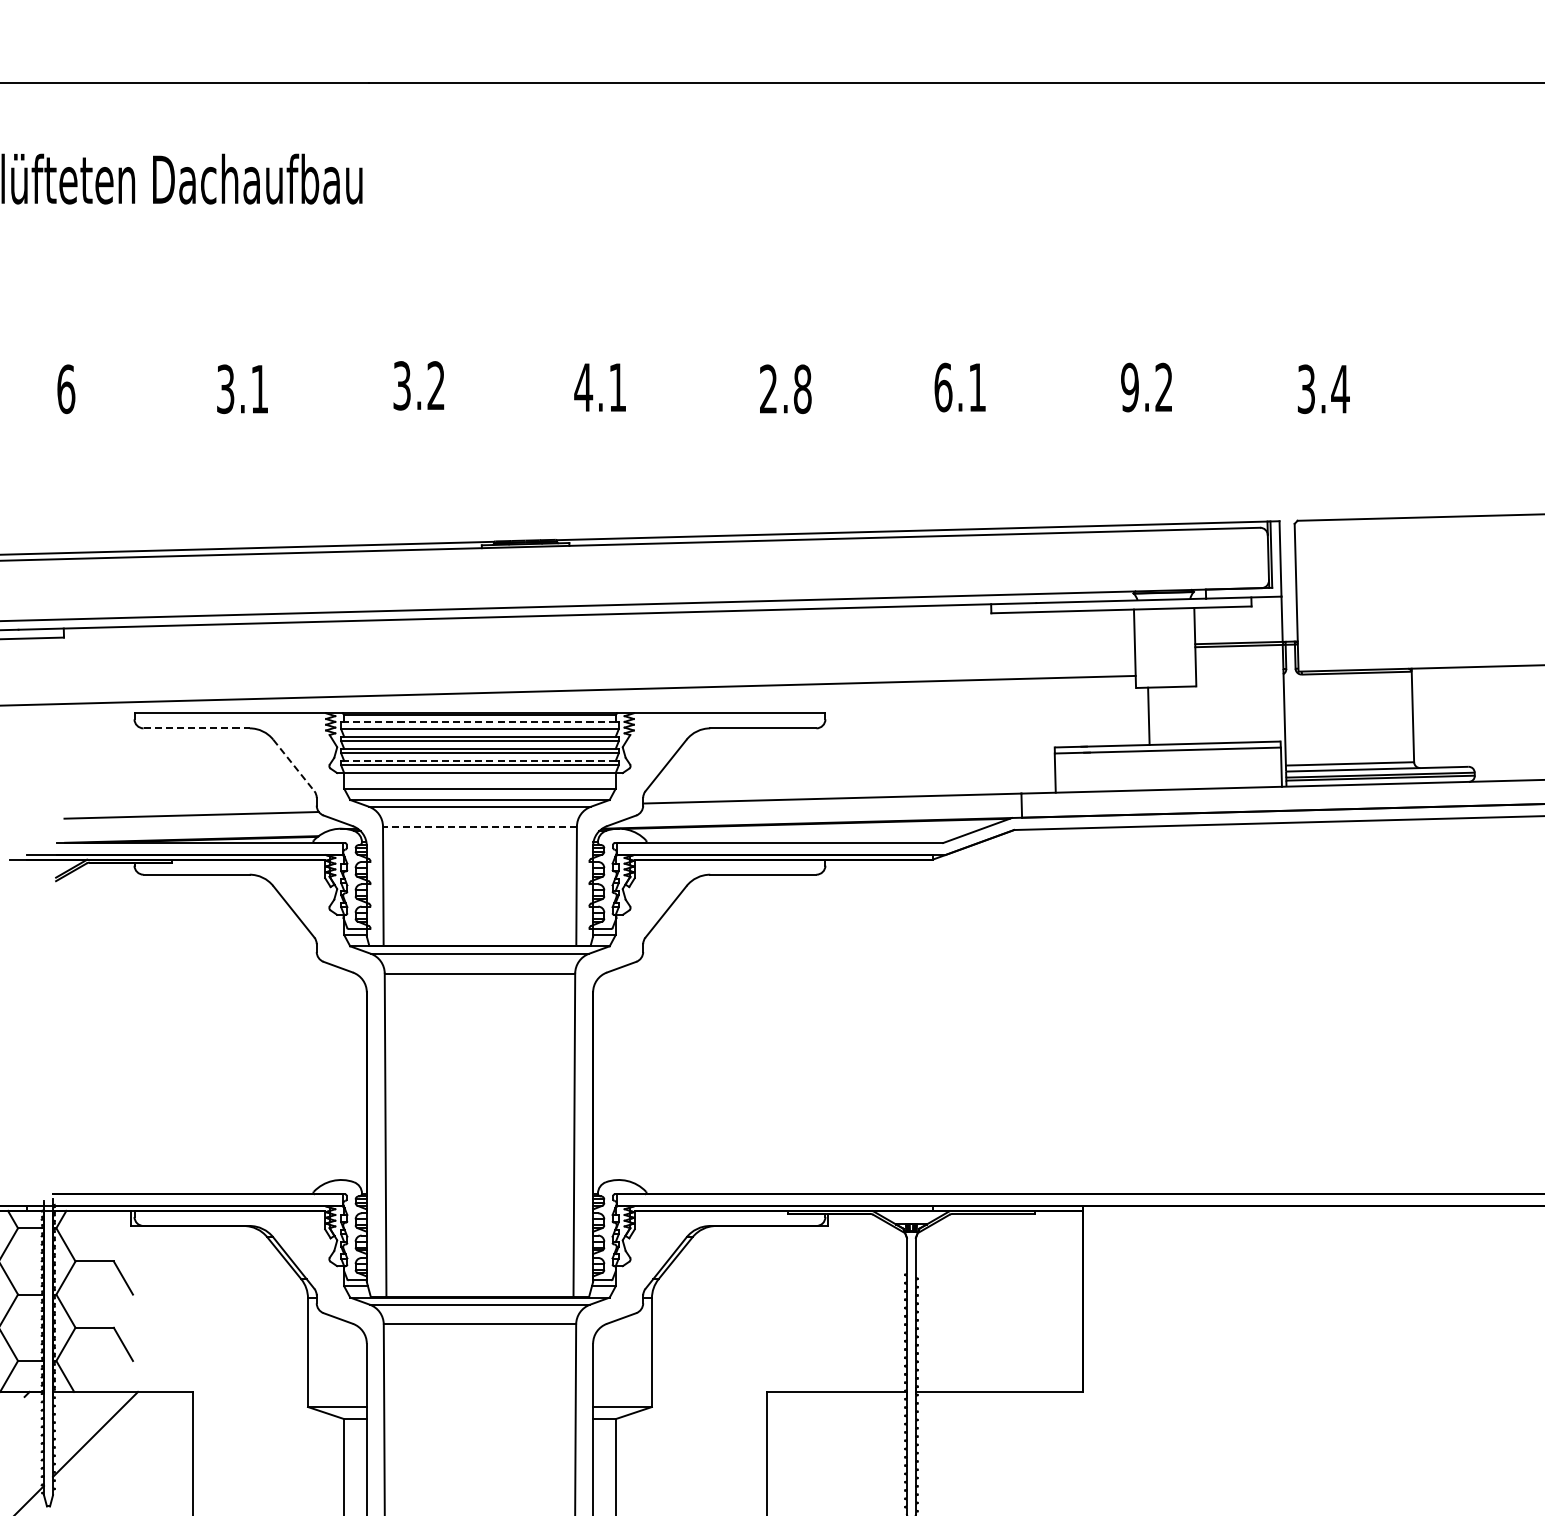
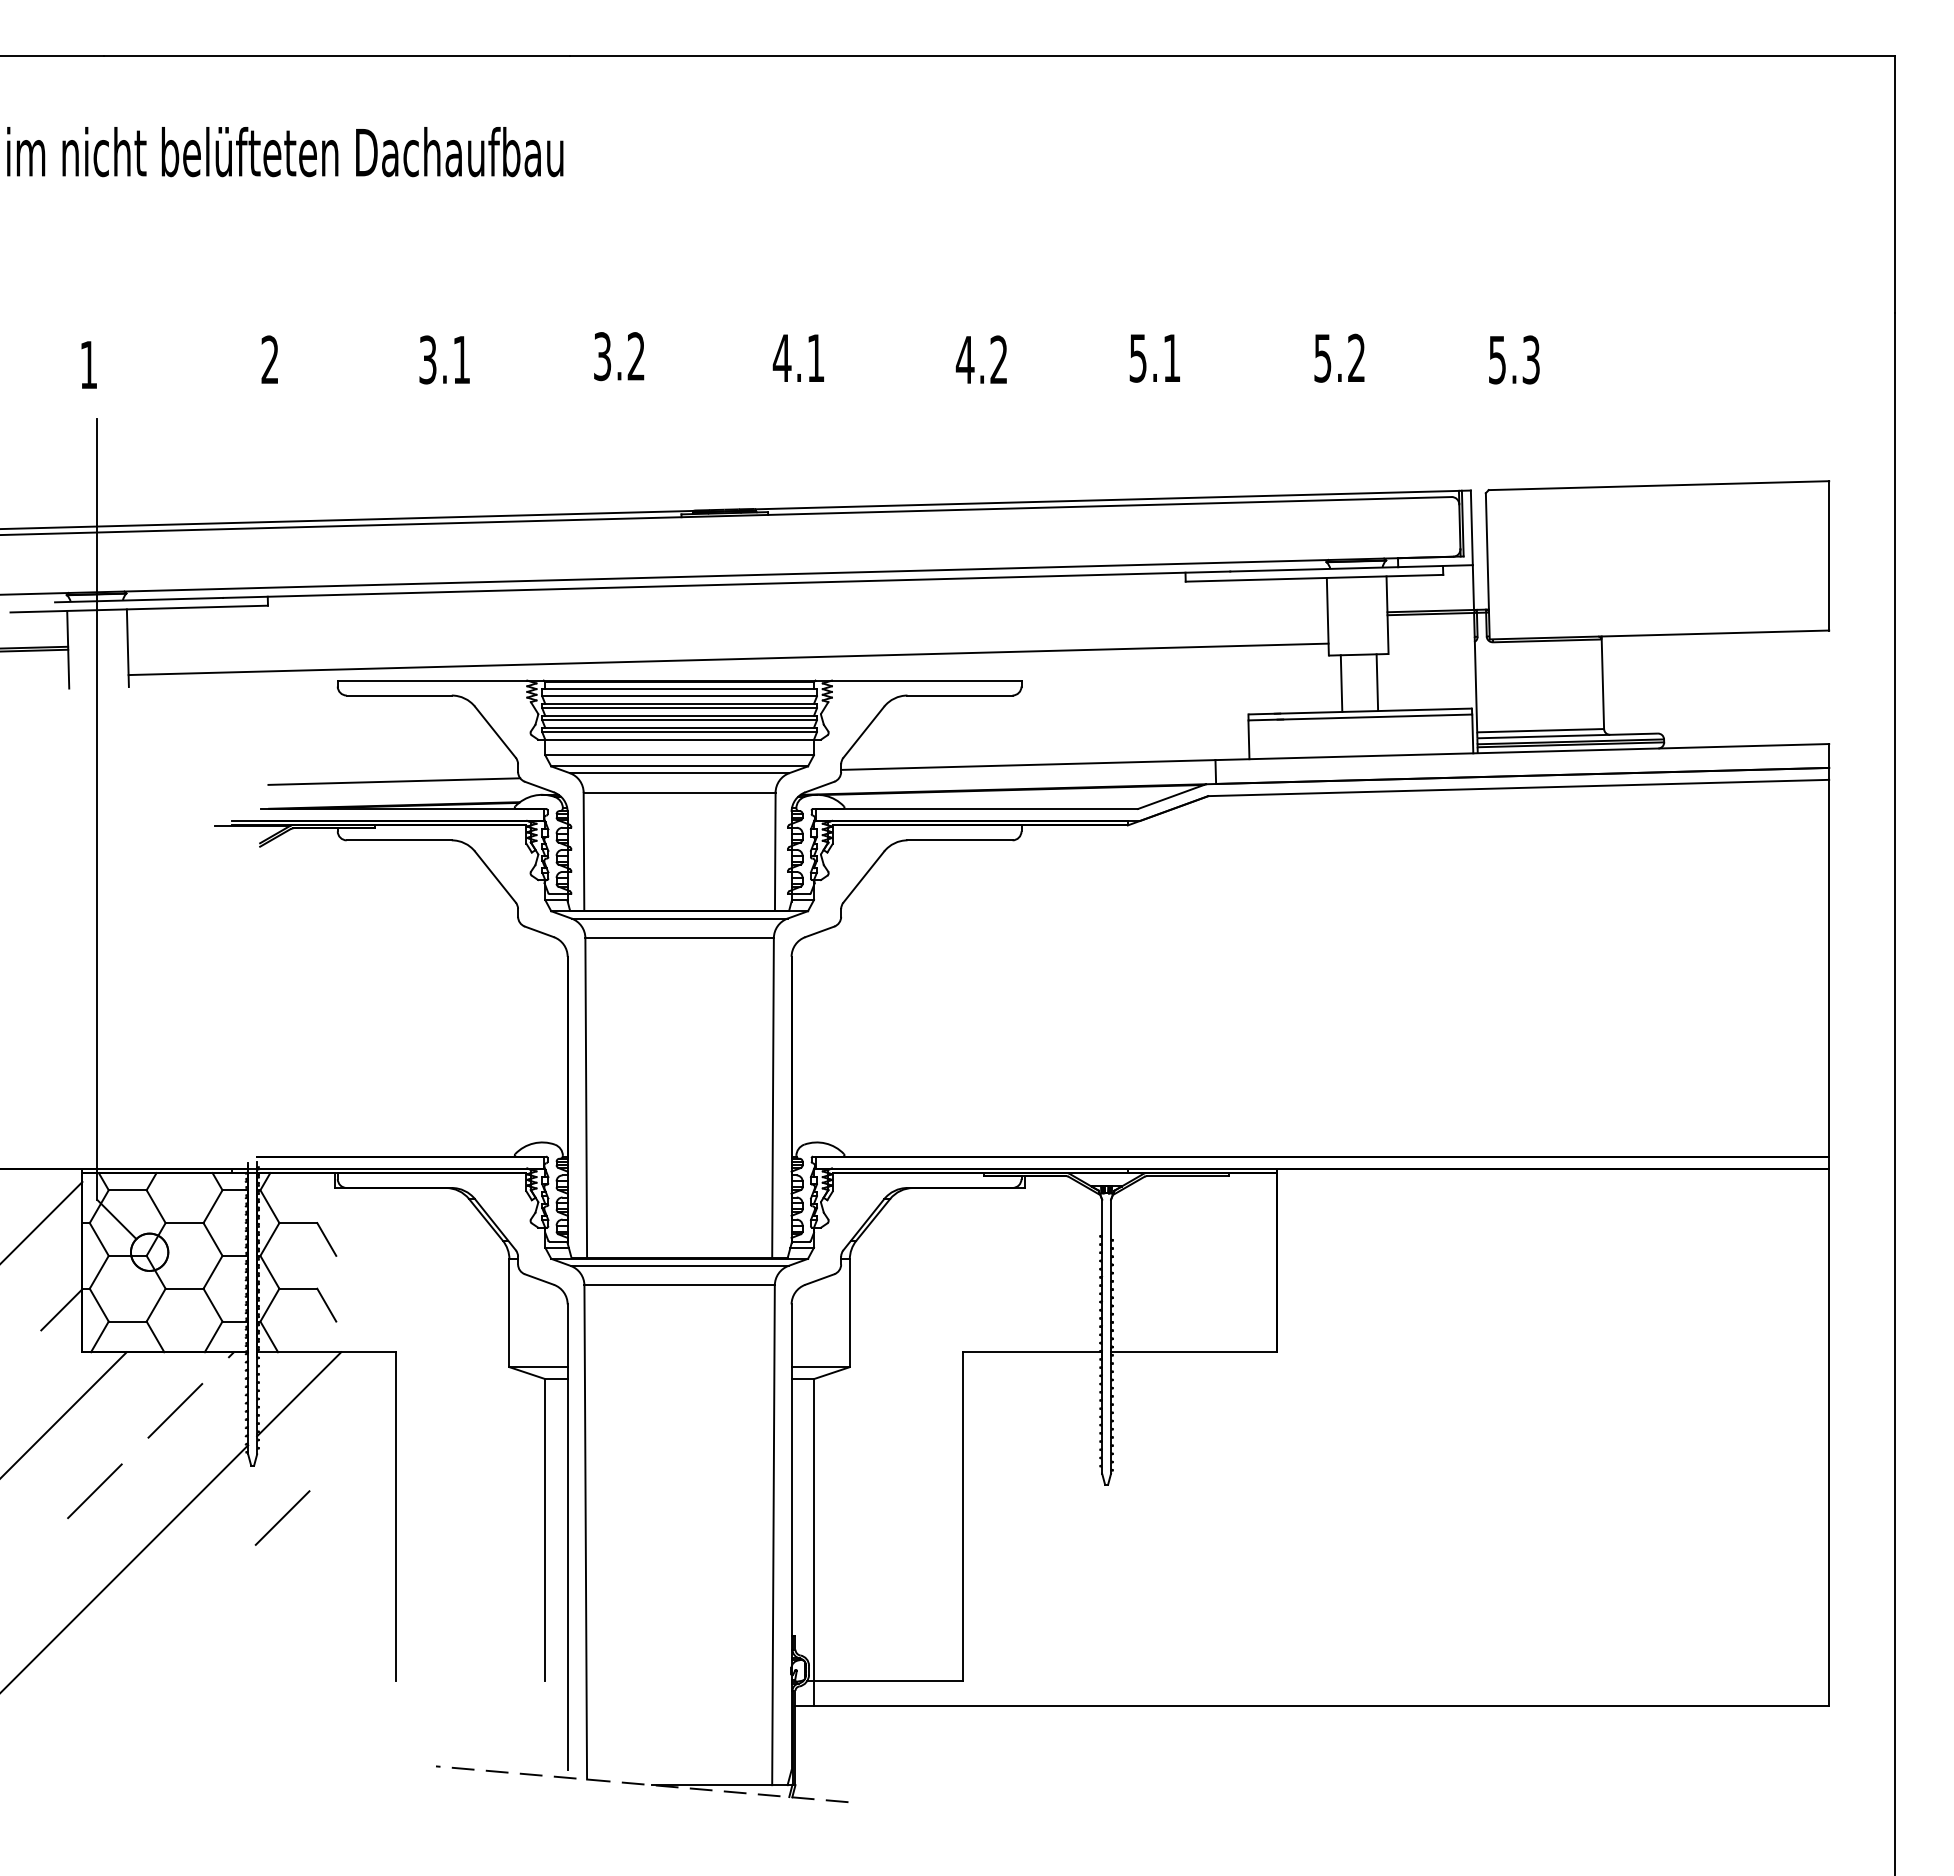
text: (943, 386) -> (1138, 357), 6.1 -> 5.1
text: (1129, 386) -> (1322, 357), 9.2 -> 5.2
text: (66, 388) -> (270, 359), 6 -> 2
text: (785, 388) -> (981, 359), 2.8 -> 4.2
text: (1323, 388) -> (1514, 359), 3.4 -> 5.3
line: (1185, 715) -> (1377, 682), added
line: (479, 721) -> (679, 688), dashed -> solid
line: (196, 728) -> (399, 695), dashed -> solid
line: (479, 760) -> (679, 727), dashed -> solid
line: (293, 765) -> (495, 732), dashed -> solid
line: (479, 826) -> (679, 792), dashed -> solid

